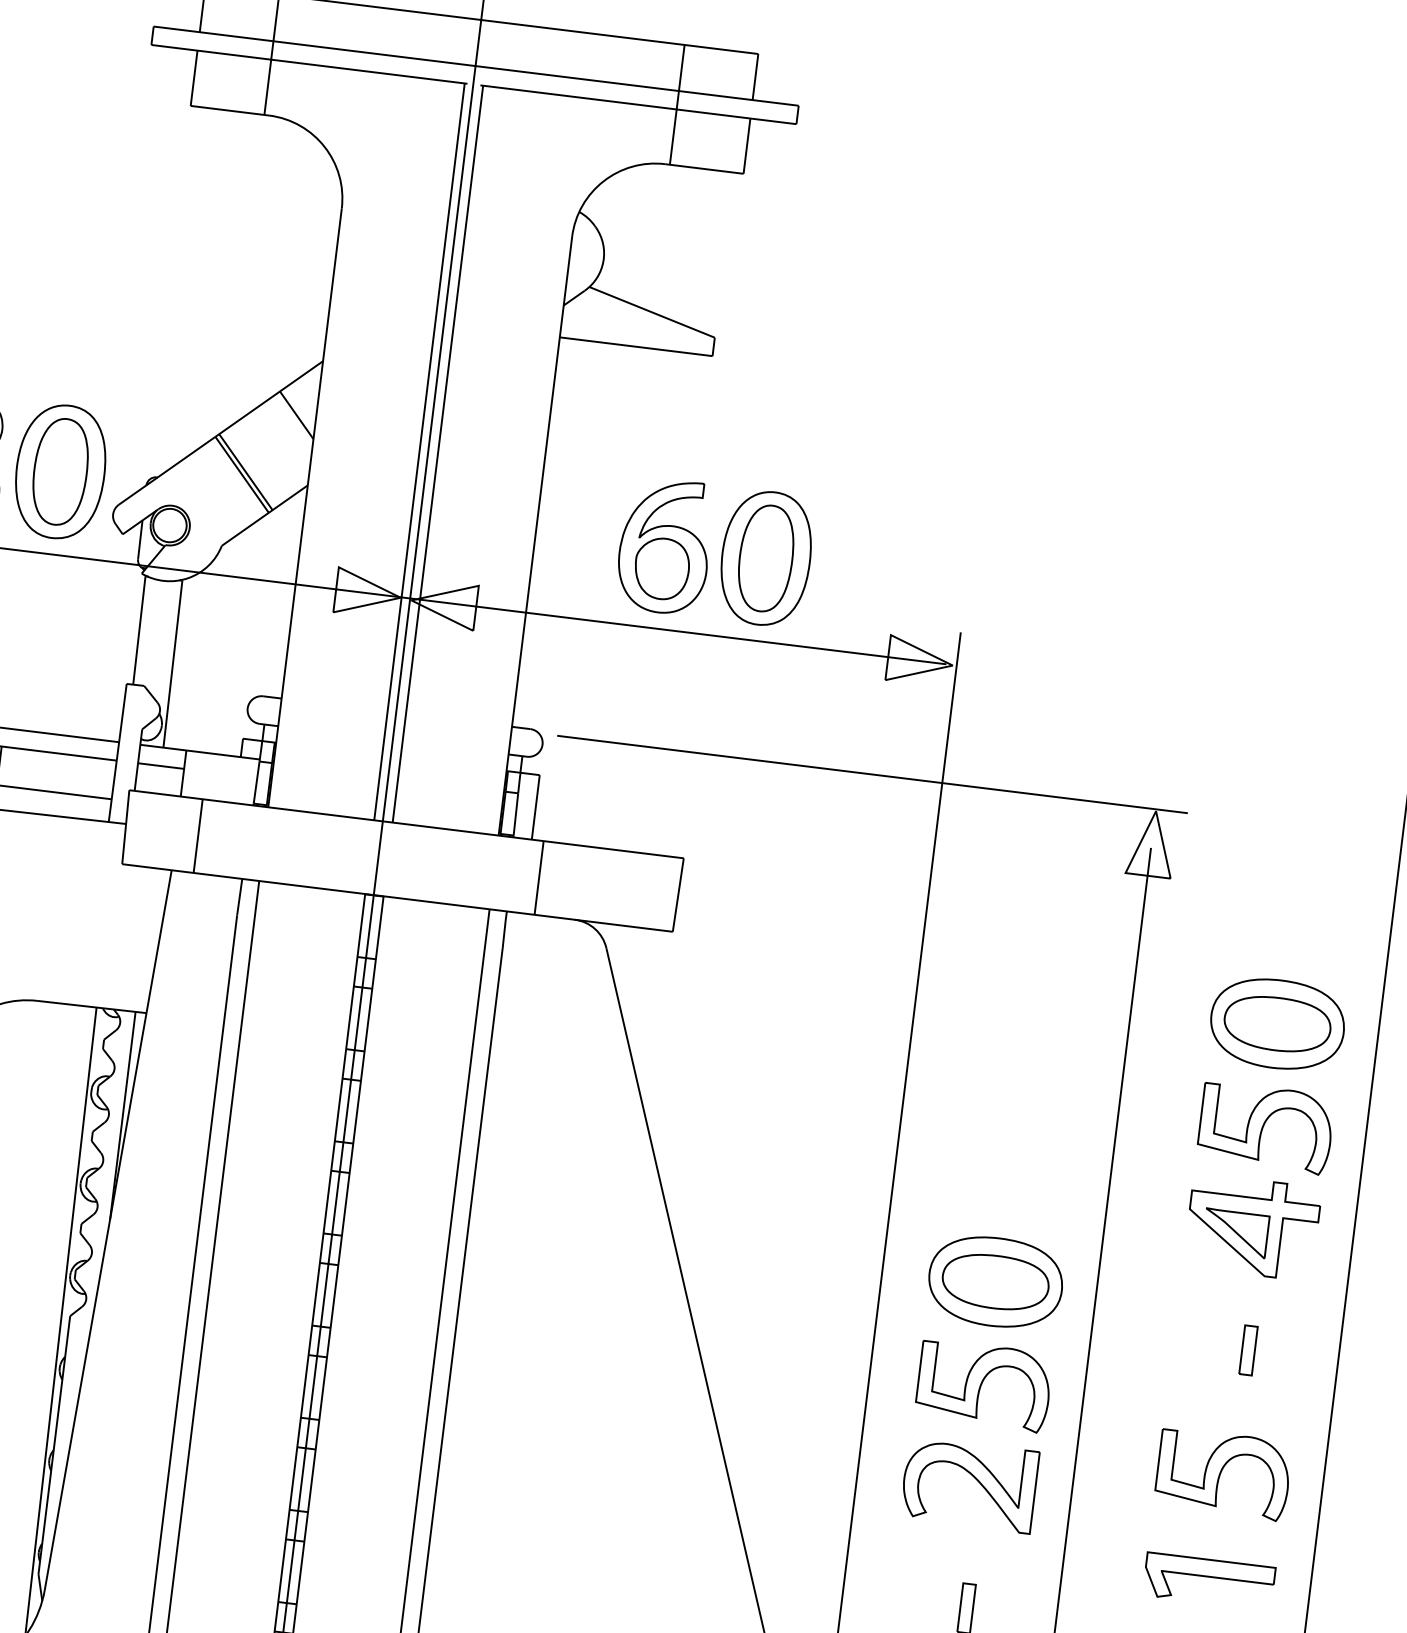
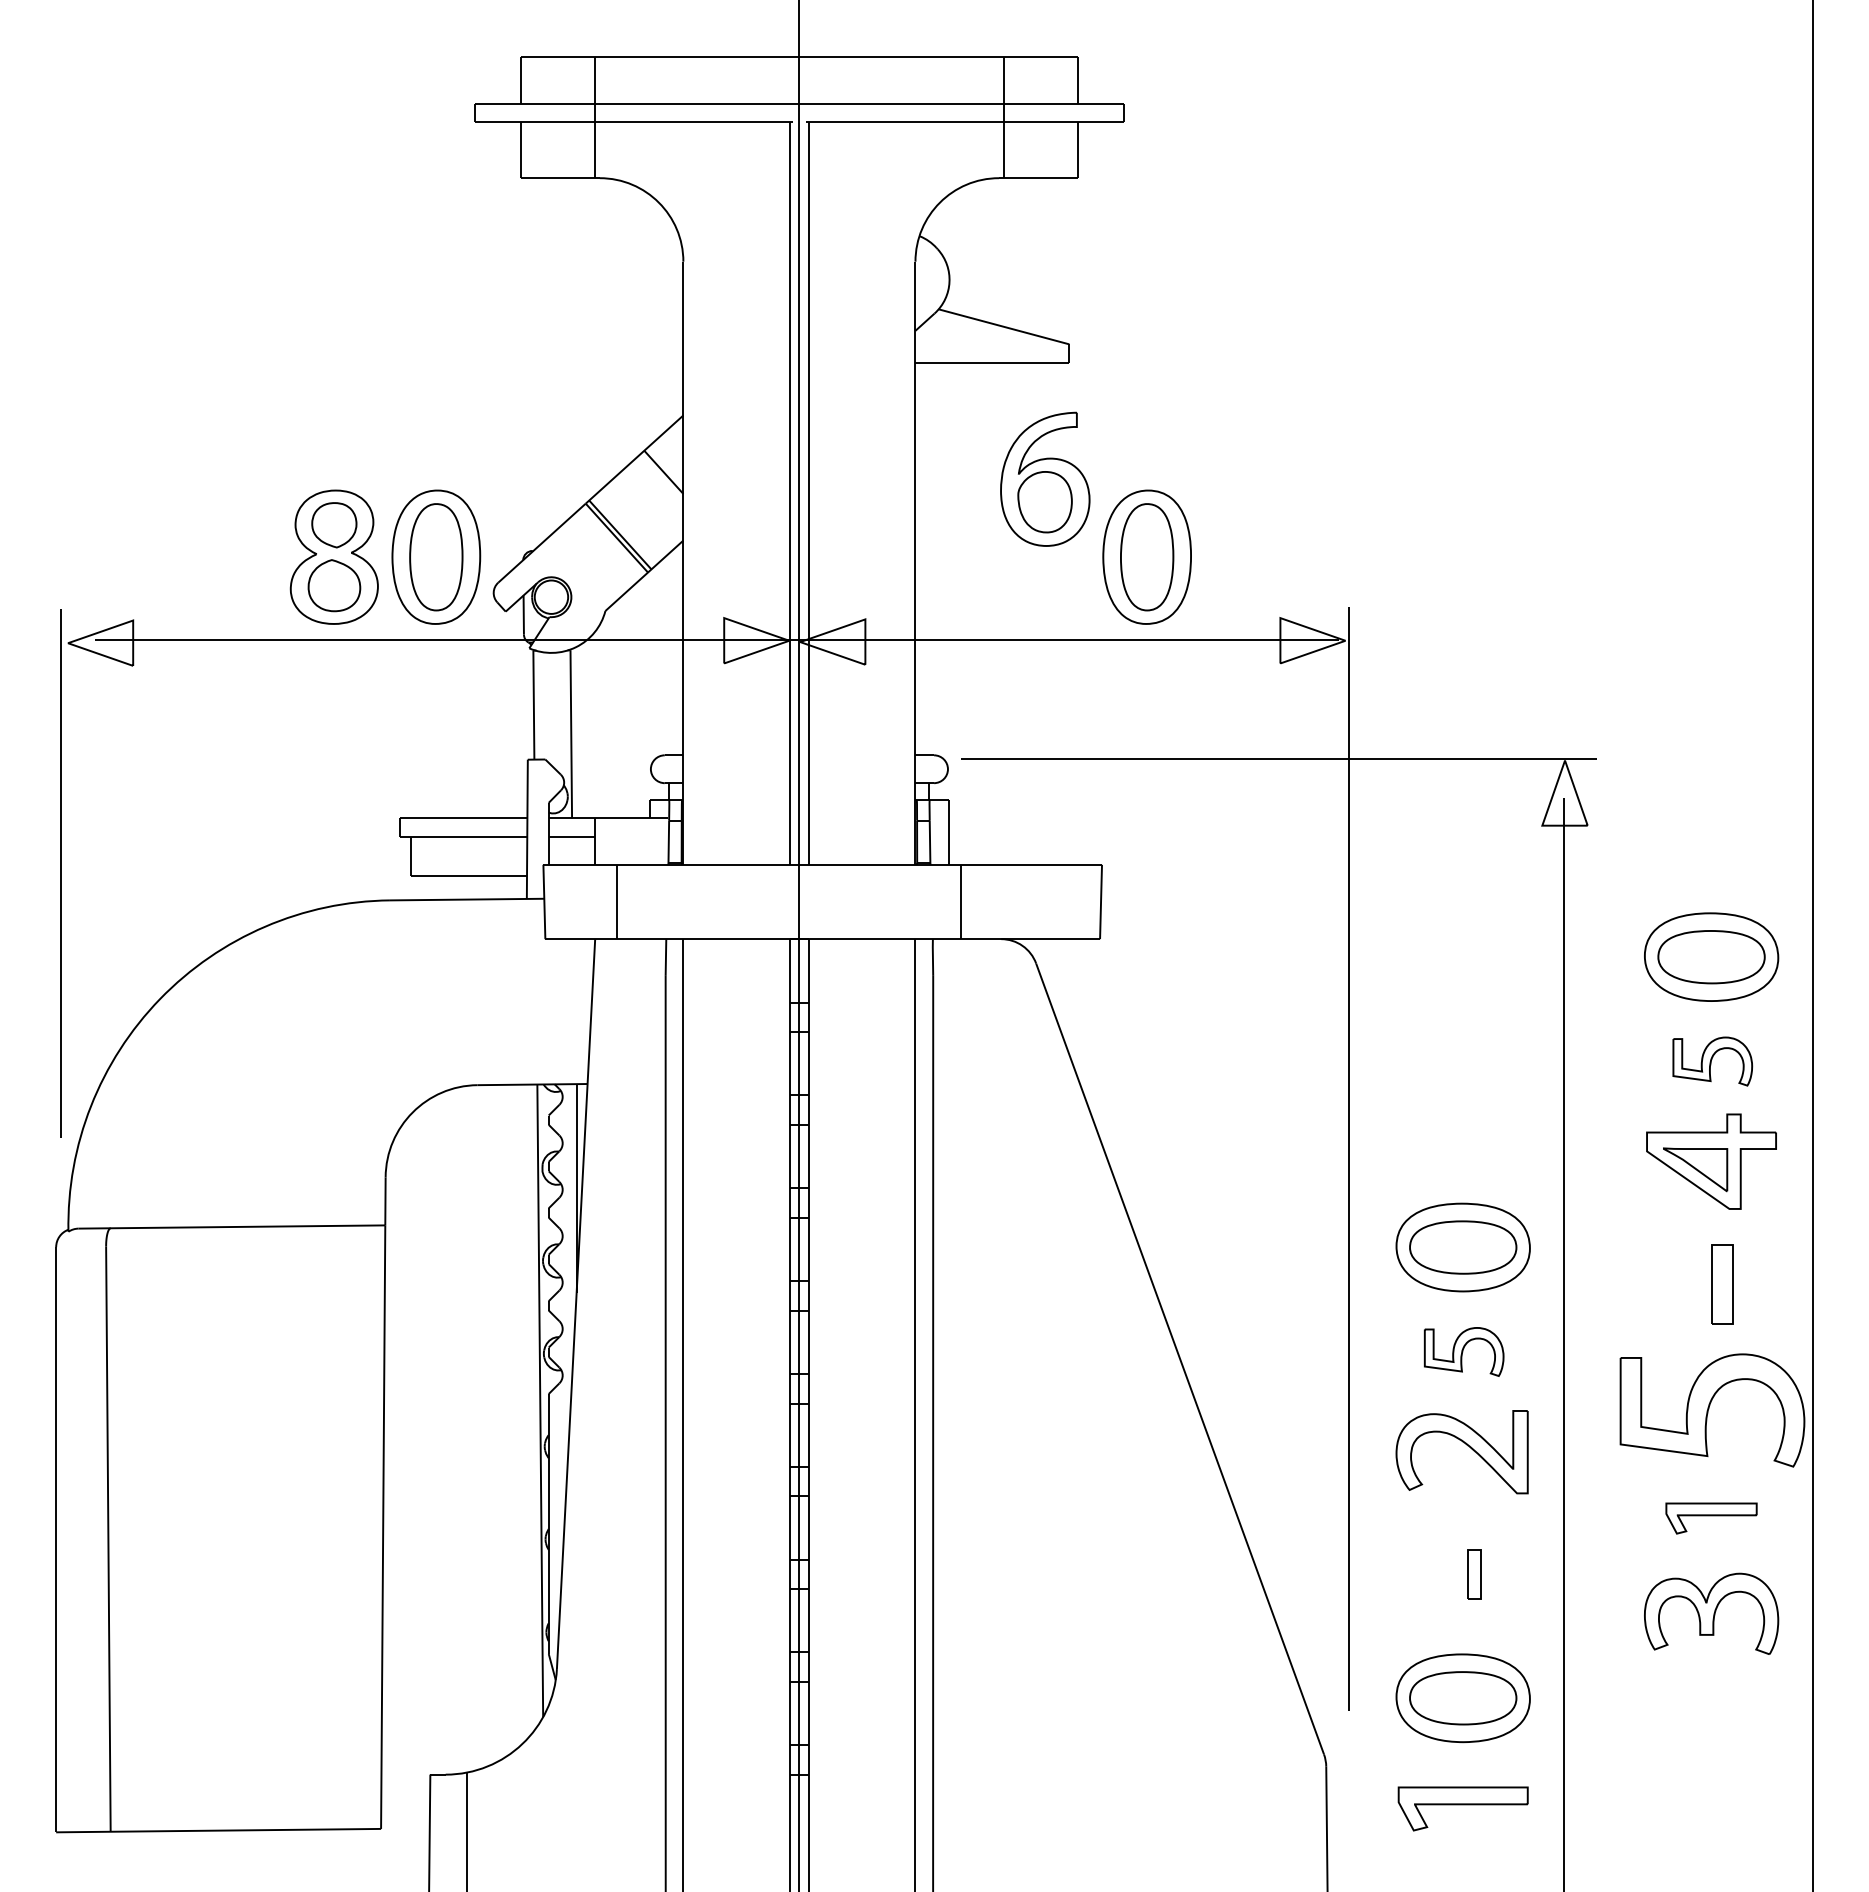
part: (665, 545) -> (1045, 478), moved
part: (1265, 1127) -> (1712, 1061), size x0.6
part: (1248, 1350) -> (1722, 1284), size x1.6
part: (983, 1385) -> (1463, 1351), size x0.6
part: (1223, 1474) -> (1712, 1410), size x1.4
part: (1209, 1581) -> (1711, 1518), size x0.7

